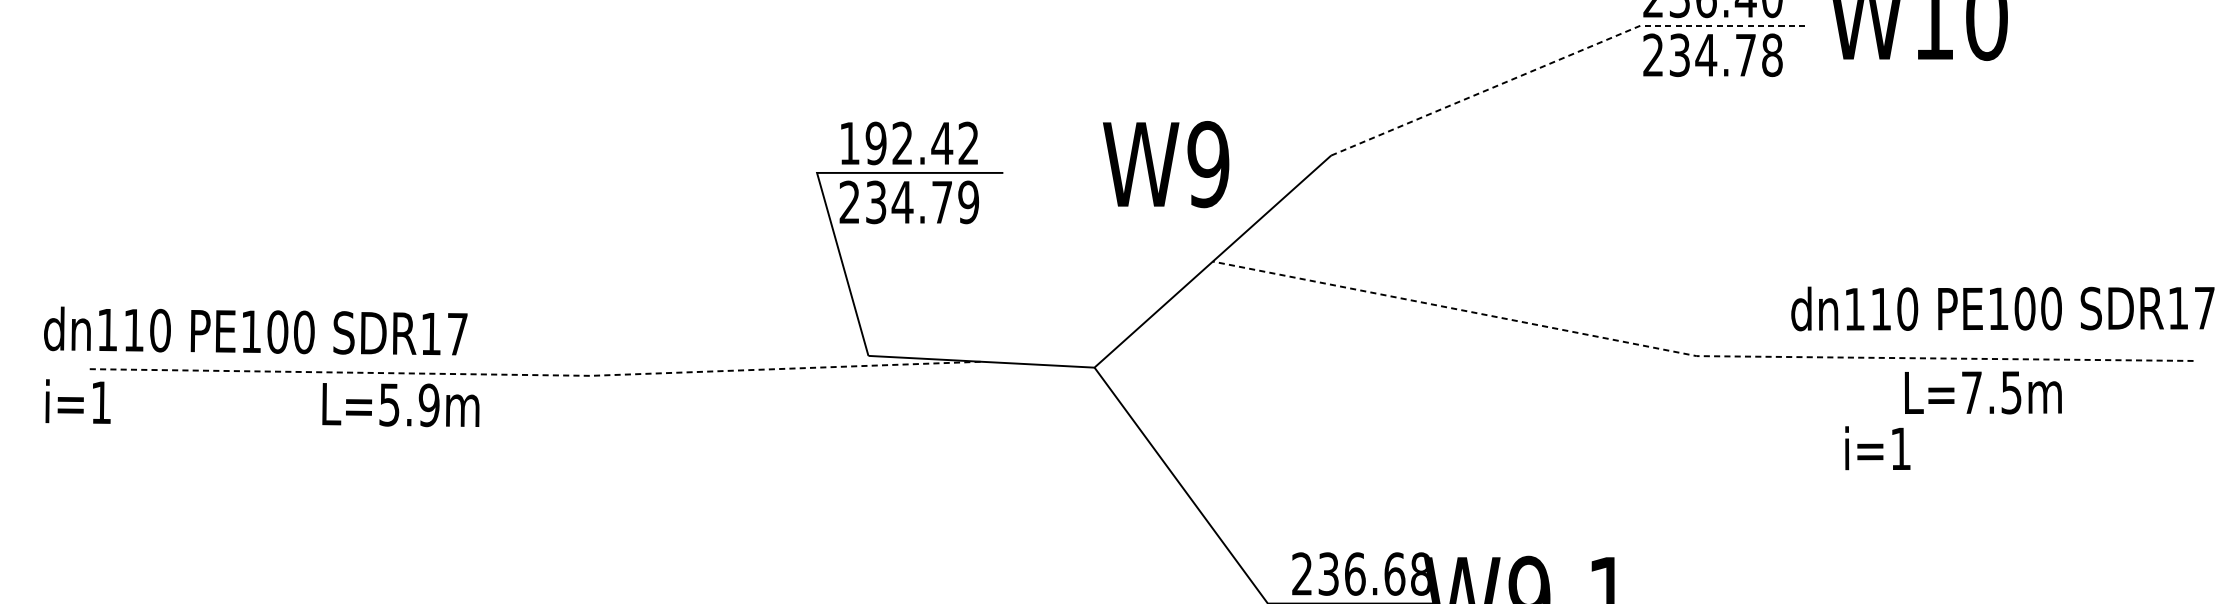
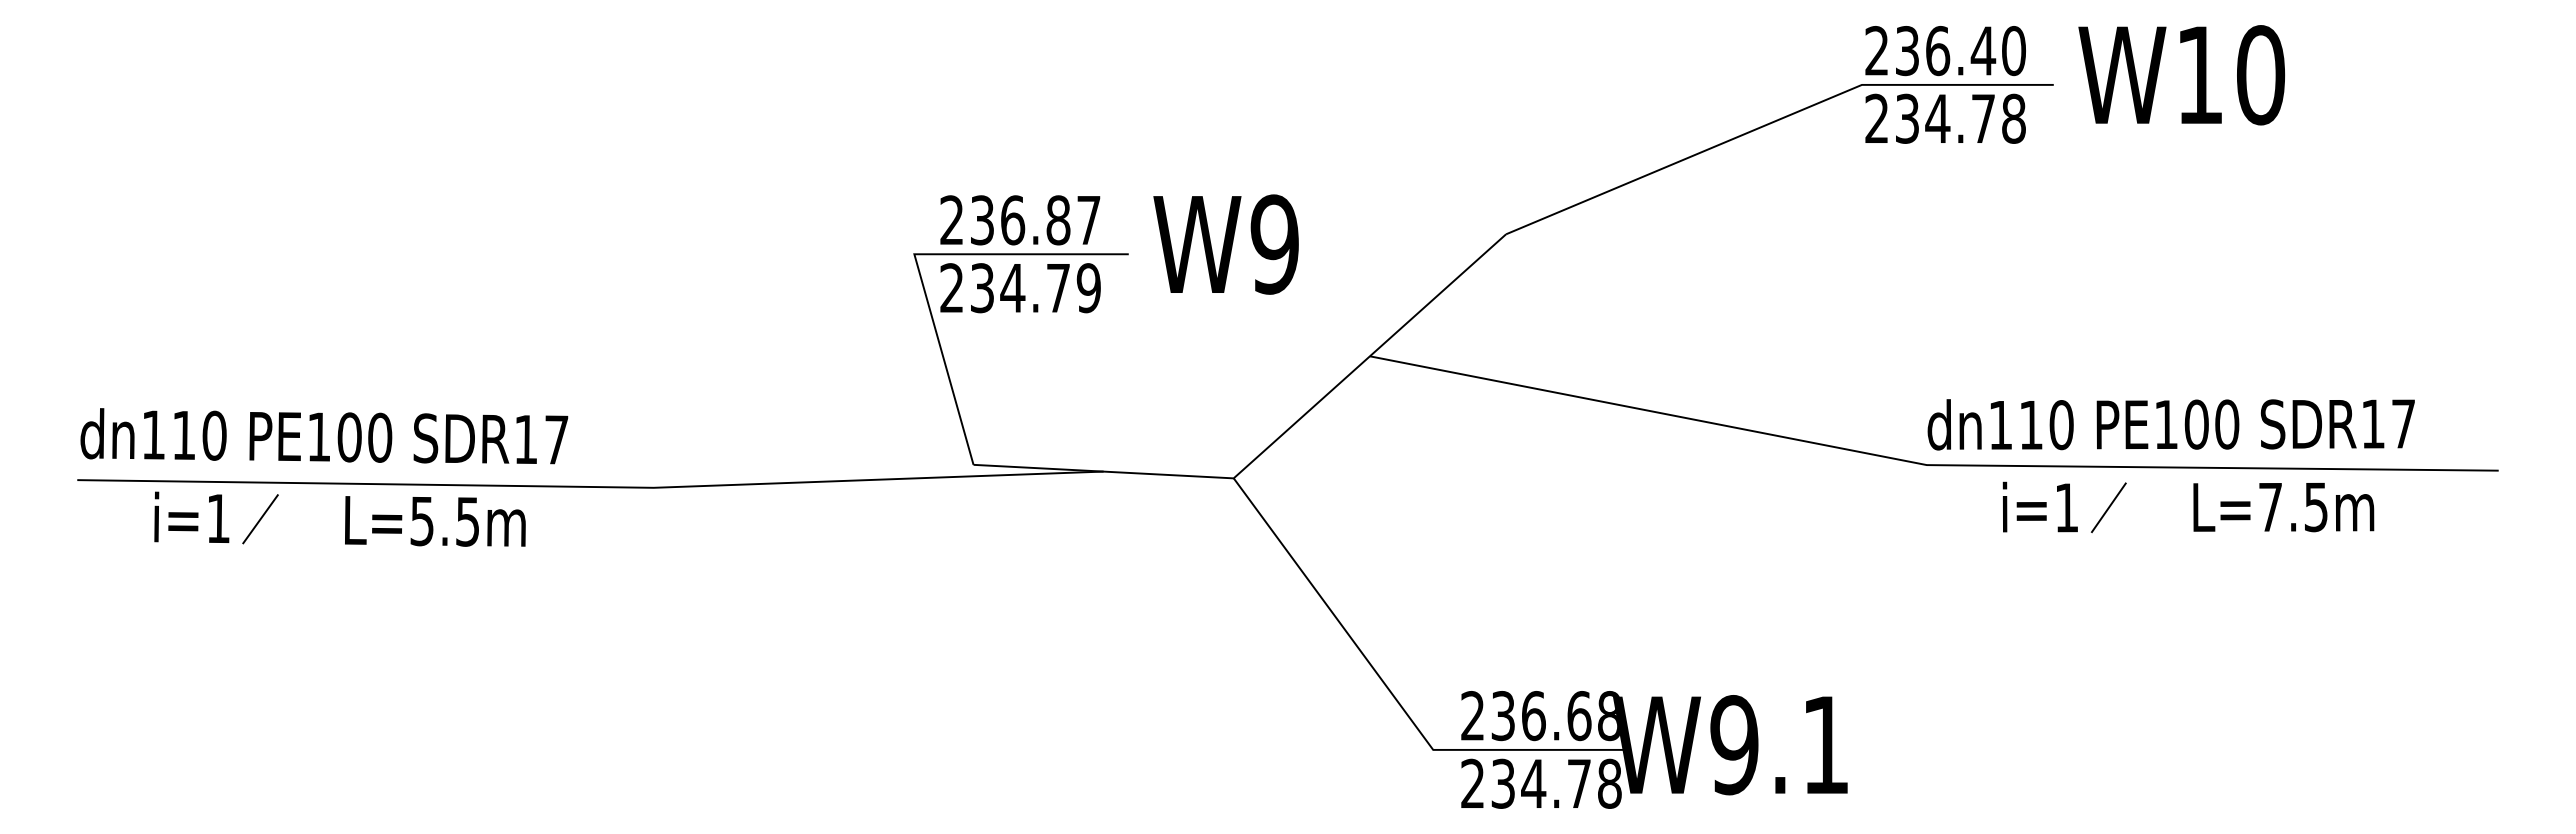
line: (1563, 58) -> (1773, 122), dashed -> solid
text: (909, 143) -> (1020, 220), 192.42 -> 236.87
text: (1165, 164) -> (1225, 244), moved
text: (2002, 308) -> (2170, 424), moved
text: (255, 331) -> (324, 436), moved
line: (1697, 356) -> (1927, 465), dashed -> solid
line: (536, 374) -> (591, 486), dashed -> solid
line: (1854, 392) -> (2108, 507), added
text: (1983, 392) -> (2283, 507), moved
text: (77, 400) -> (191, 516), moved
line: (248, 403) -> (260, 519), added
text: (428, 405) -> (467, 521), L=5.9m -> L=5.5m
text: (1877, 447) -> (2039, 506), moved

